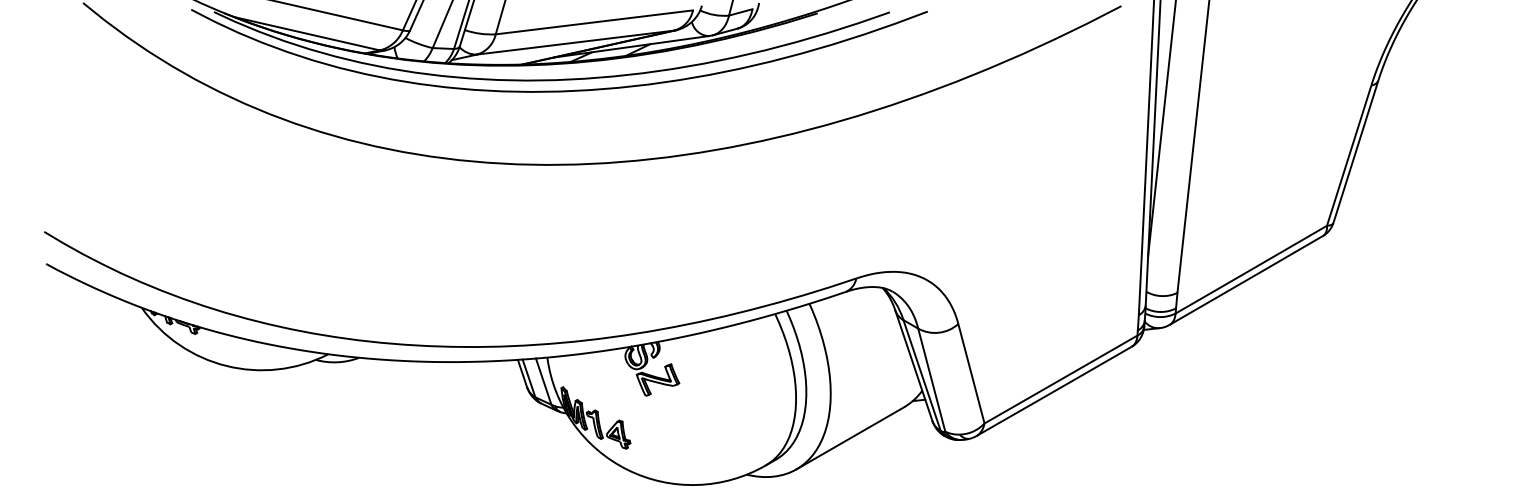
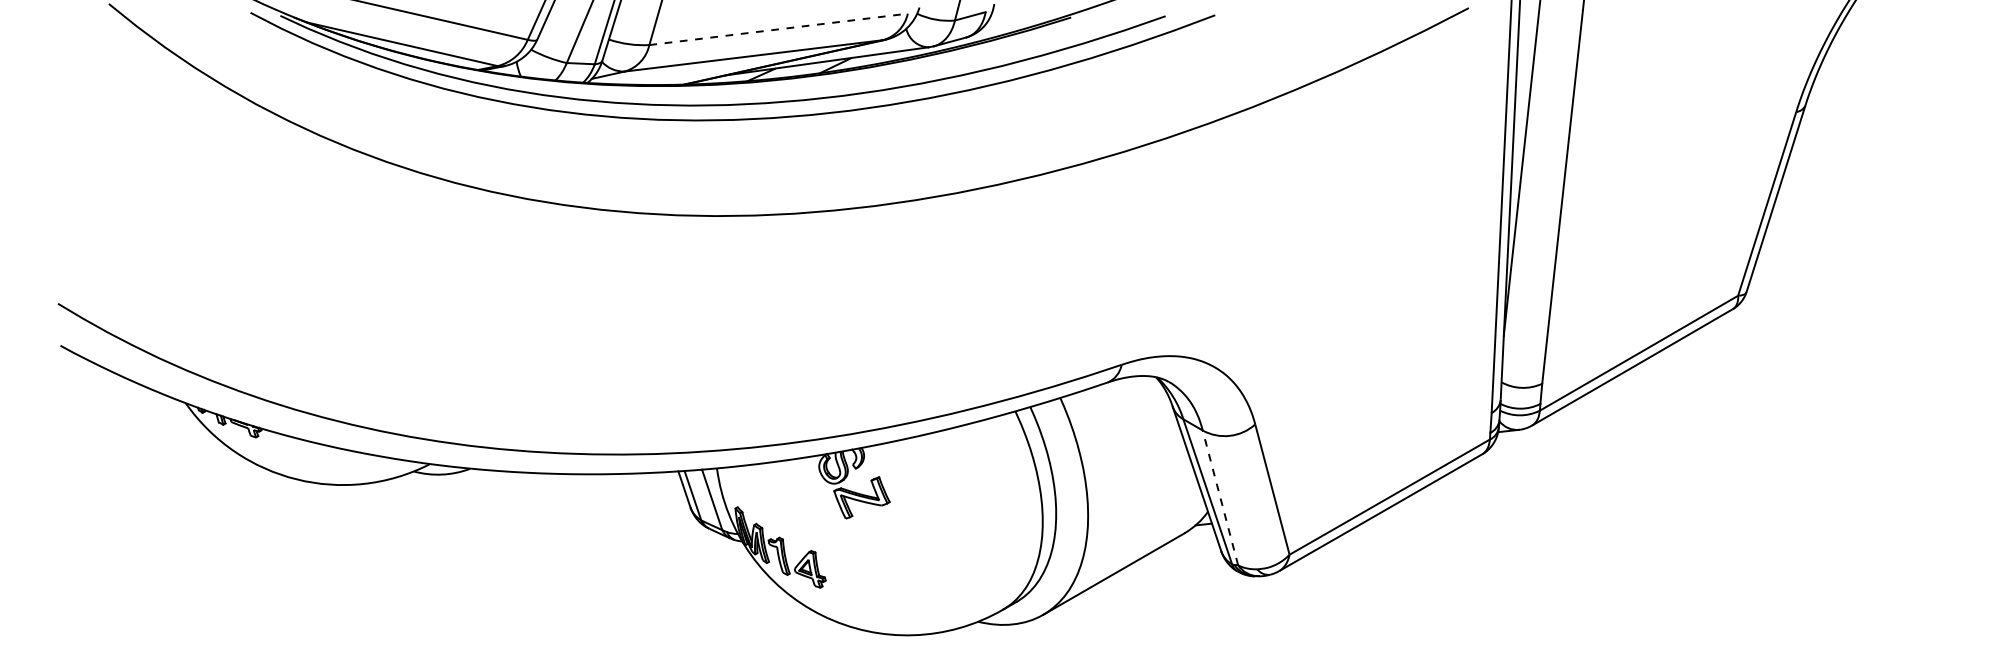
line: (595, 22) -> (779, 29), solid -> dashed
line: (931, 379) -> (1220, 497), solid -> dashed

